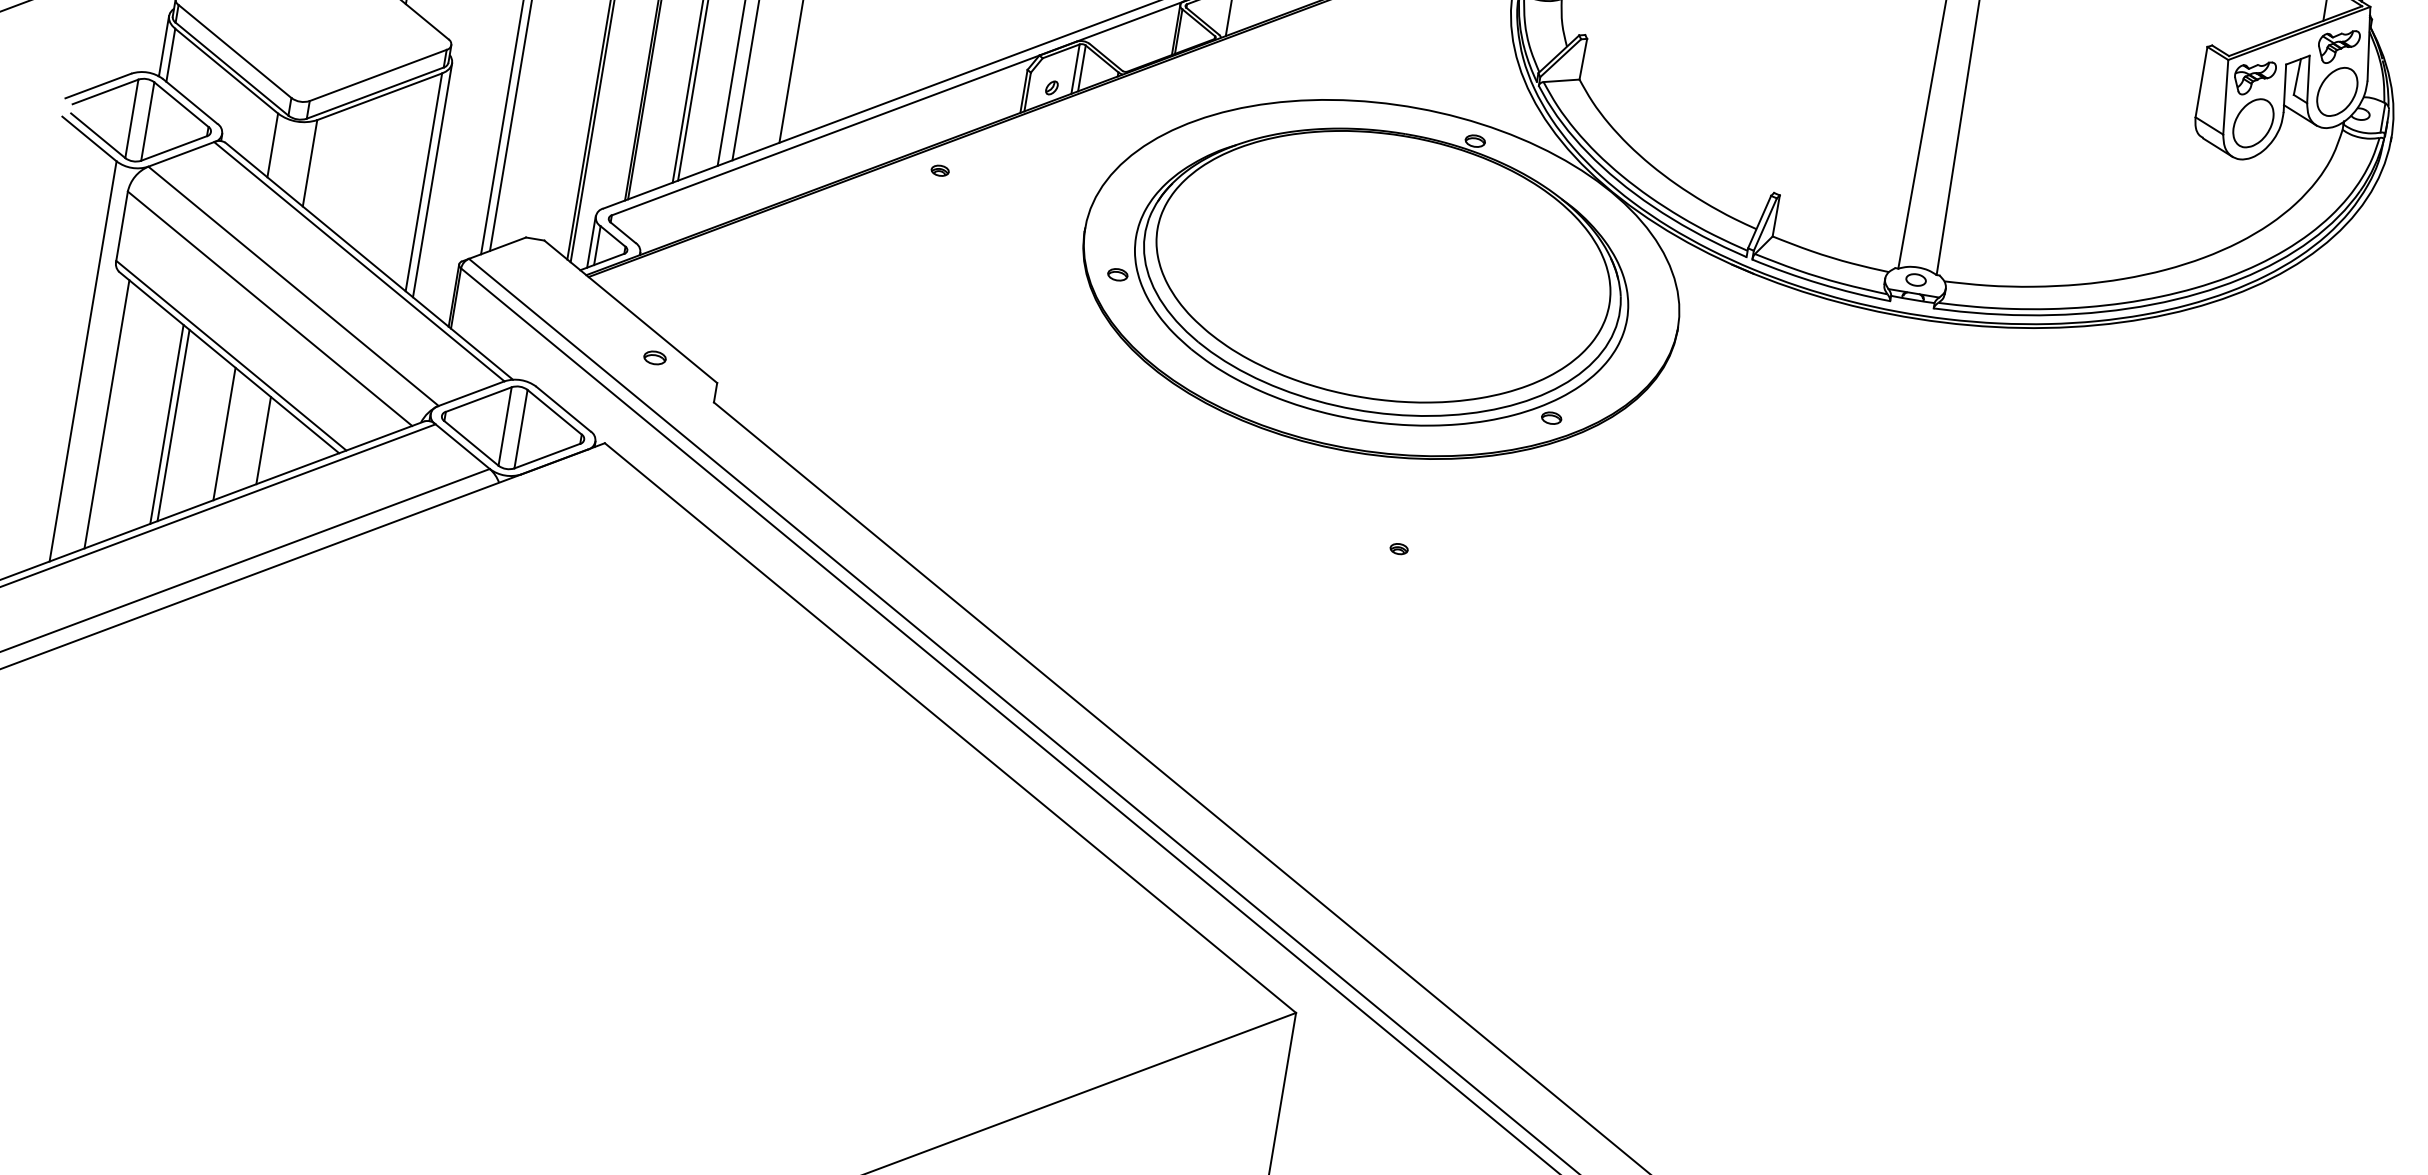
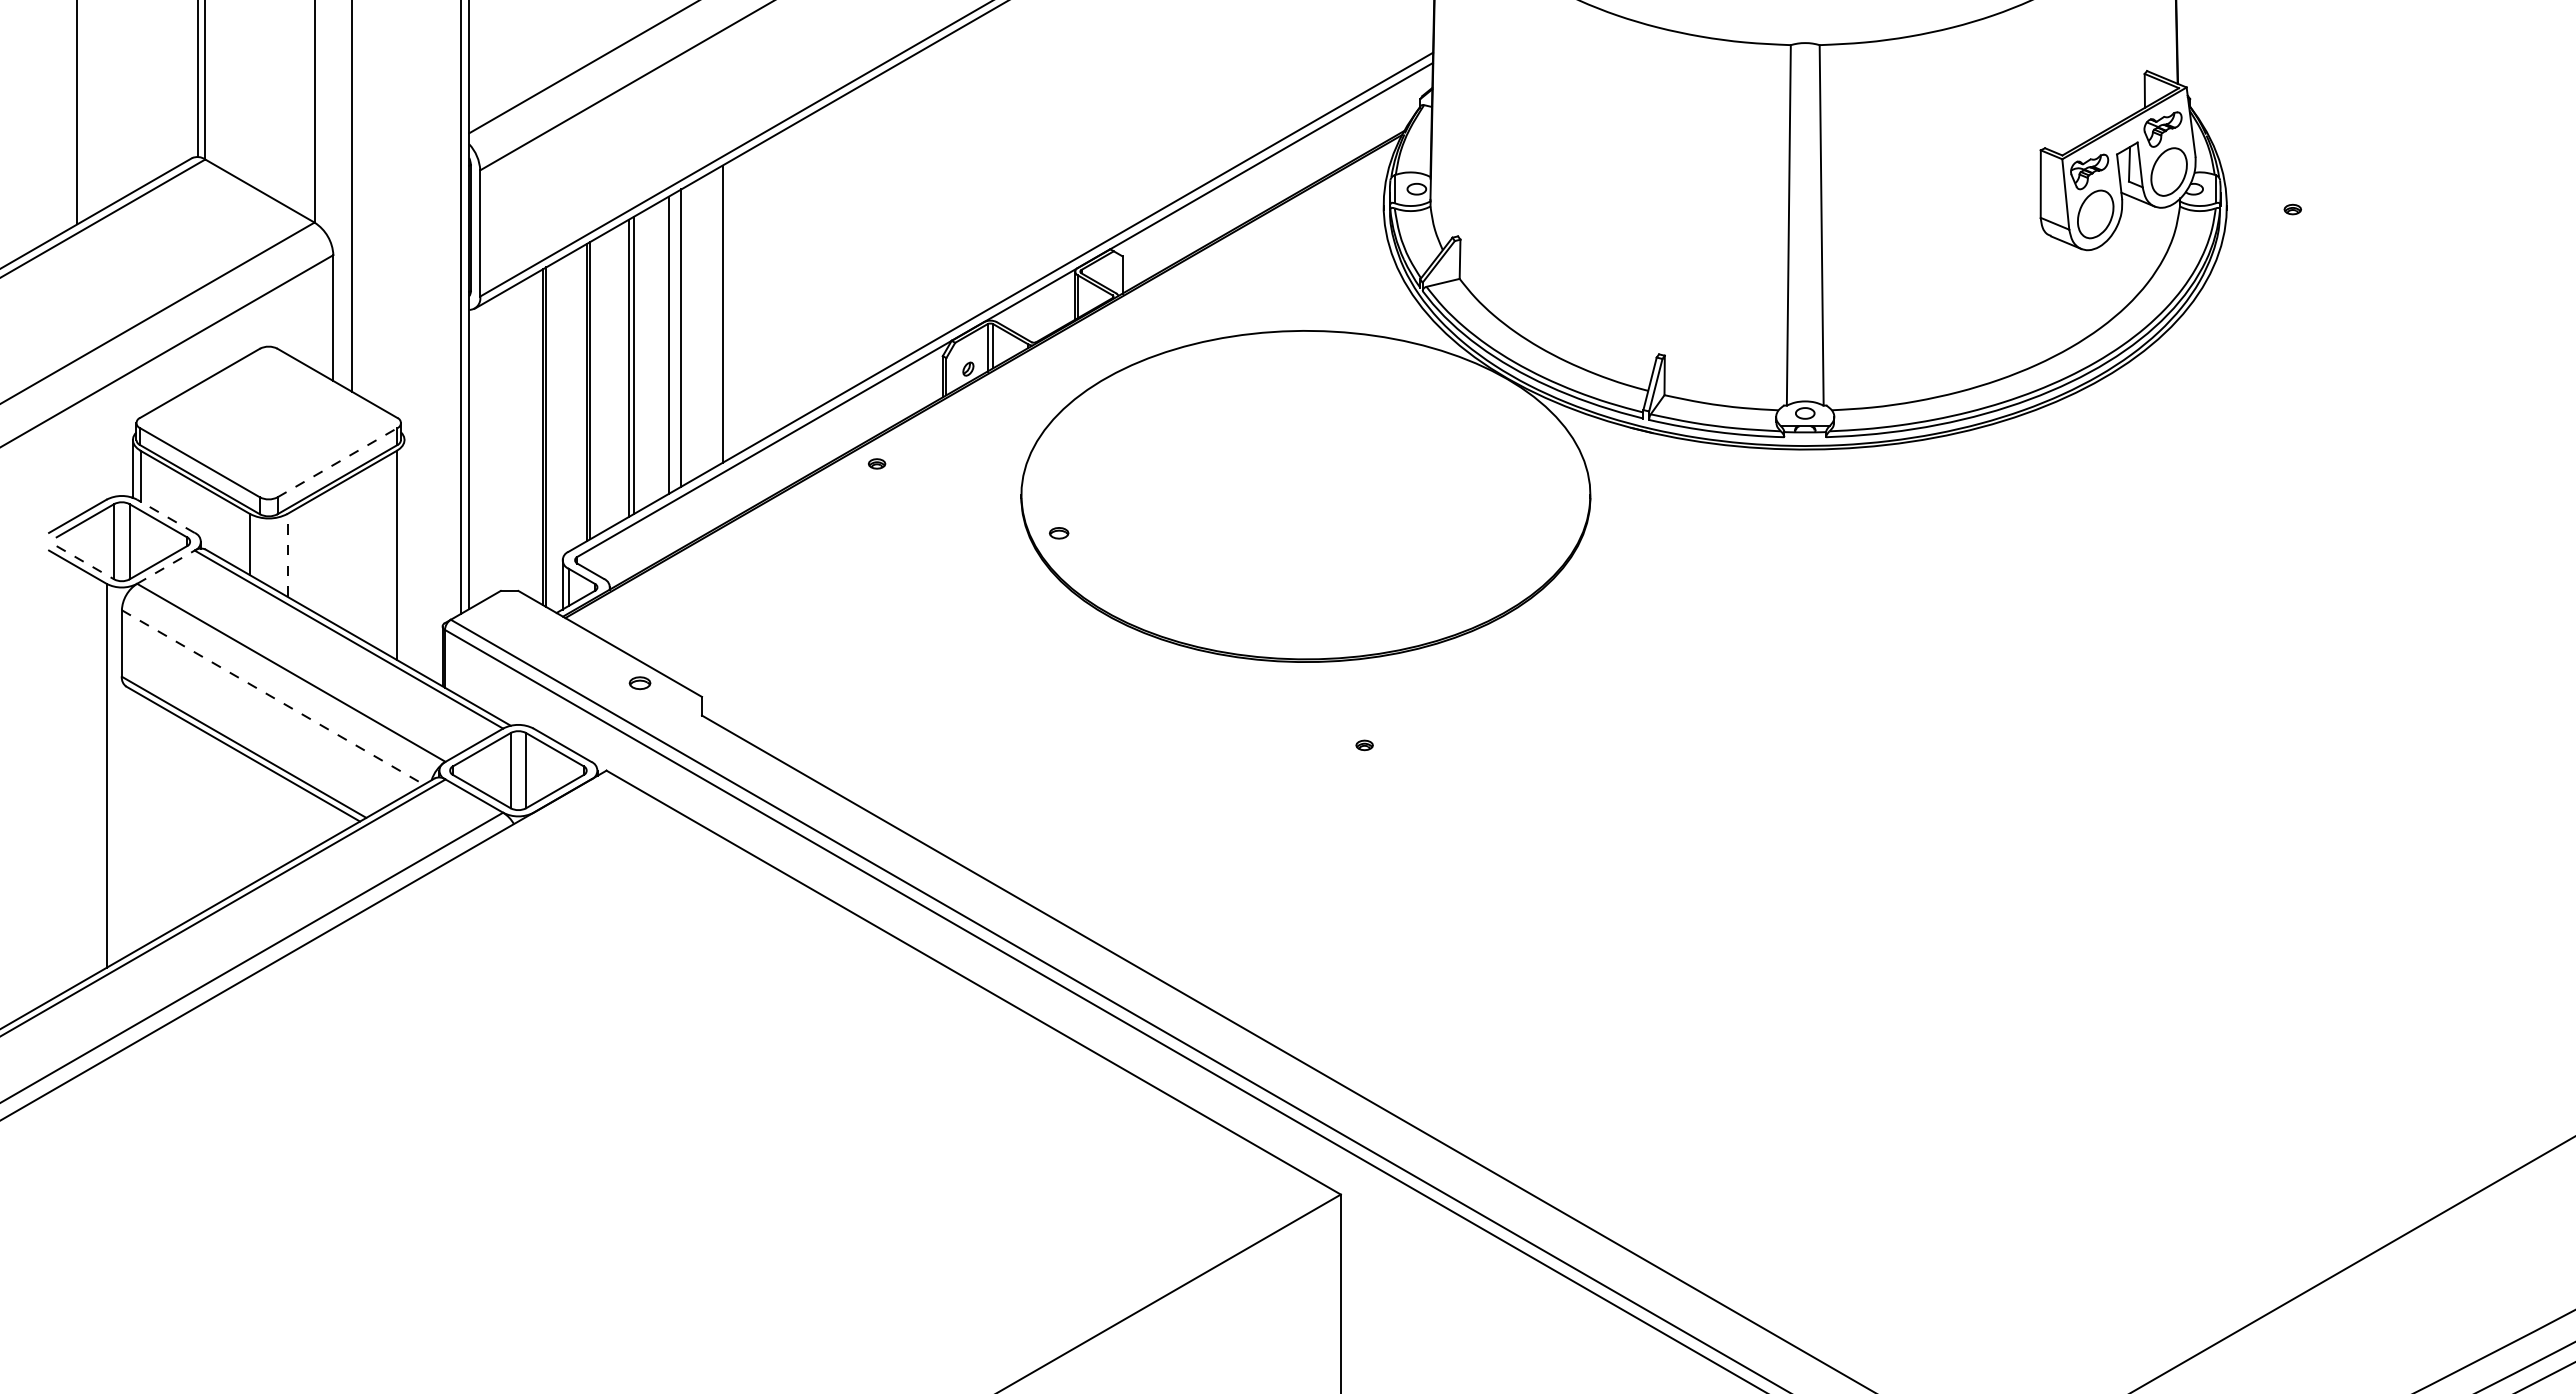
line: (378, 75) -> (337, 462), solid -> dashed
line: (189, 101) -> (165, 516), solid -> dashed
line: (98, 136) -> (85, 563), solid -> dashed
line: (181, 153) -> (166, 566), solid -> dashed
line: (310, 162) -> (287, 554), solid -> dashed
line: (432, 180) -> (404, 552), removed
part: (1382, 272) -> (1305, 489), removed
line: (270, 308) -> (273, 697), solid -> dashed
line: (107, 414) -> (137, 821), removed
line: (166, 424) -> (194, 821), removed
line: (174, 425) -> (201, 821), removed
line: (224, 433) -> (249, 821), removed
line: (263, 440) -> (287, 821), removed

